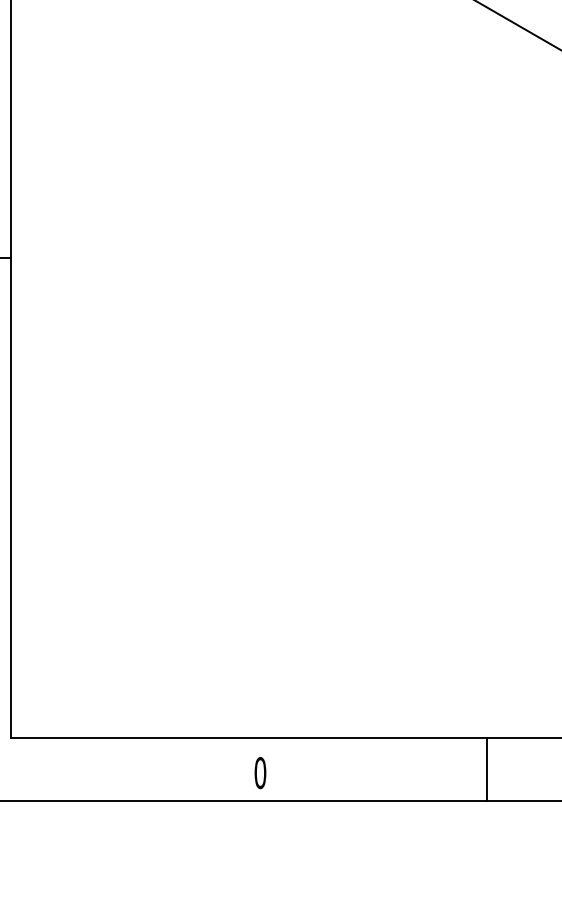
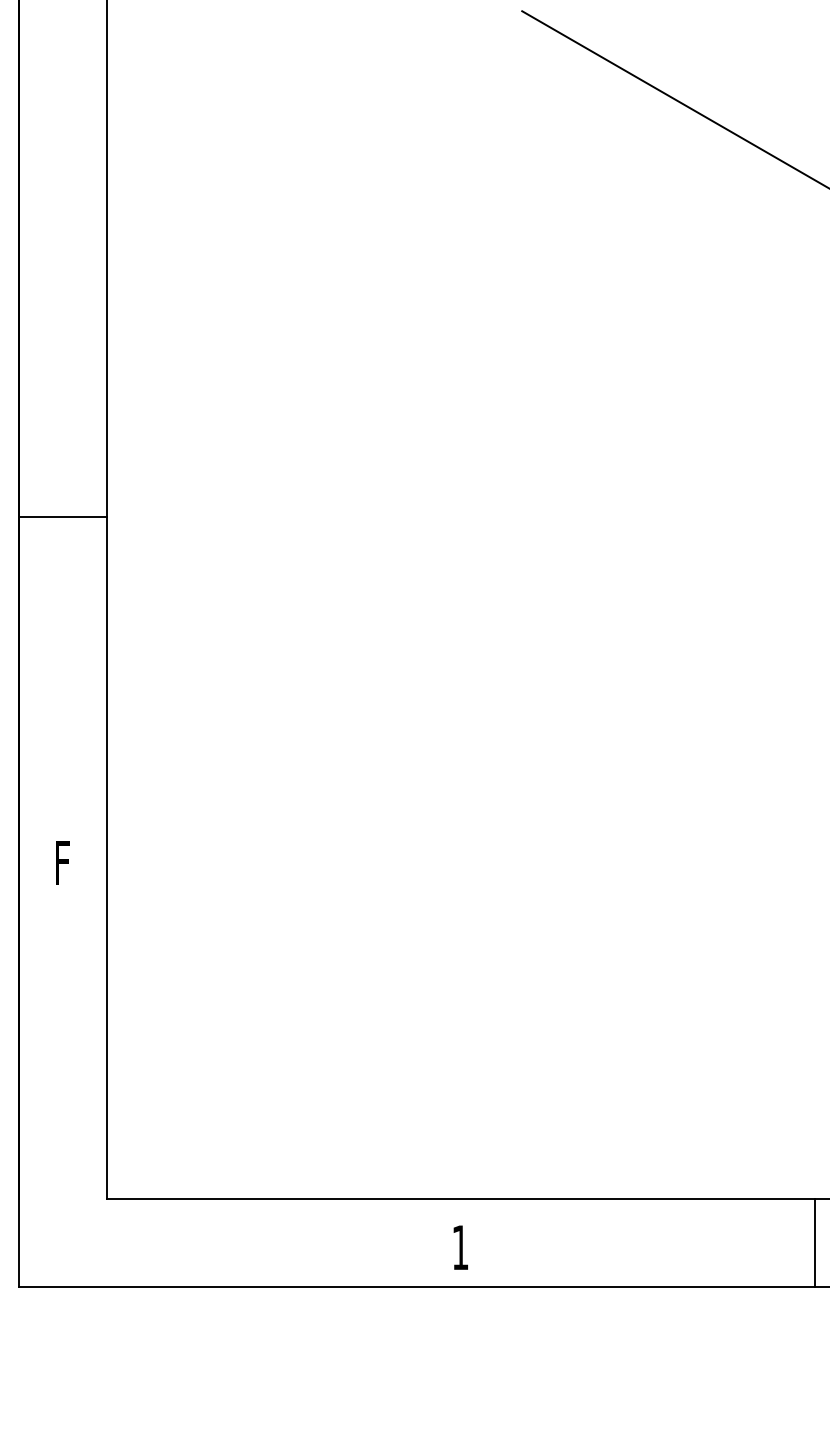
line: (486, 769) -> (814, 1242), moved
text: (260, 772) -> (460, 1247), 0 -> 1

